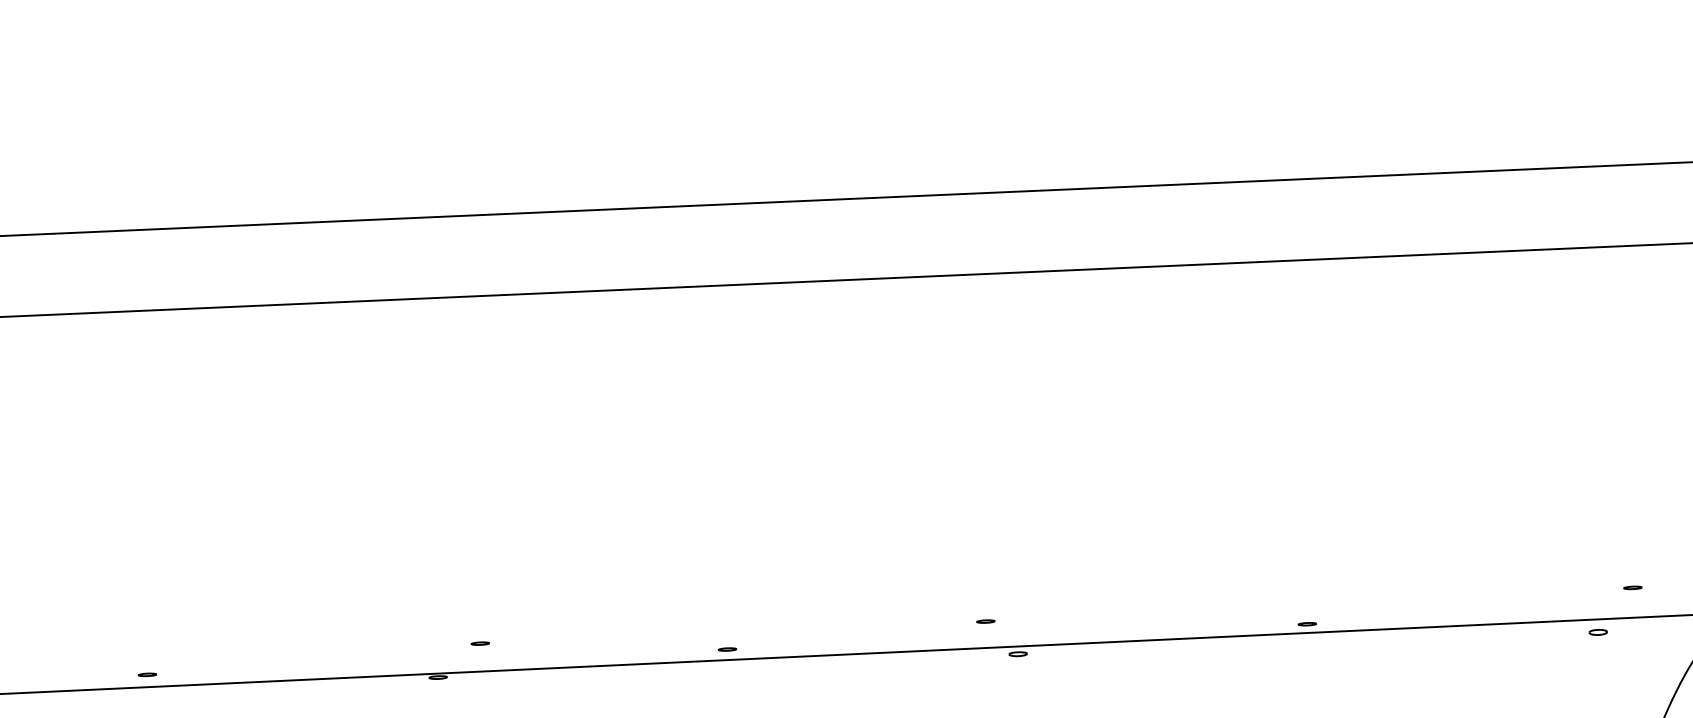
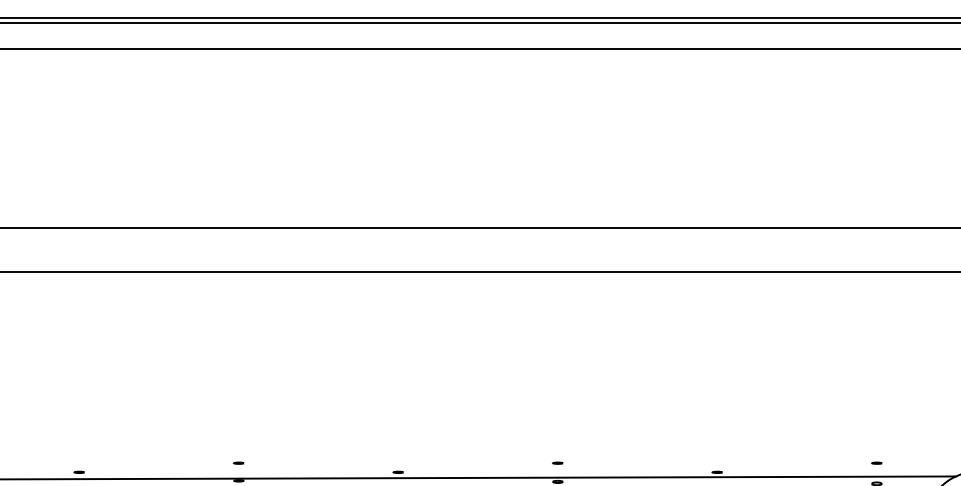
part: (1631, 586) -> (876, 462), moved
part: (985, 620) -> (557, 462), moved
part: (479, 642) -> (238, 462), moved

